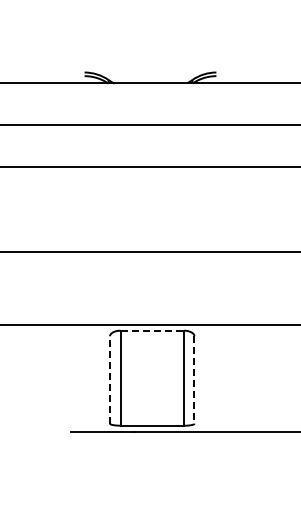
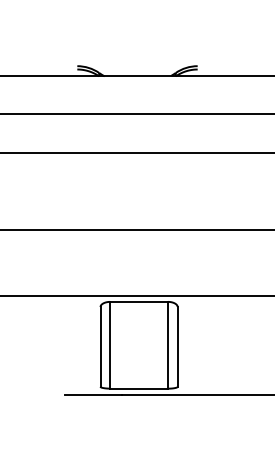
line: (152, 330) -> (139, 301), dashed -> solid
line: (110, 379) -> (100, 346), dashed -> solid
line: (194, 379) -> (177, 346), dashed -> solid

